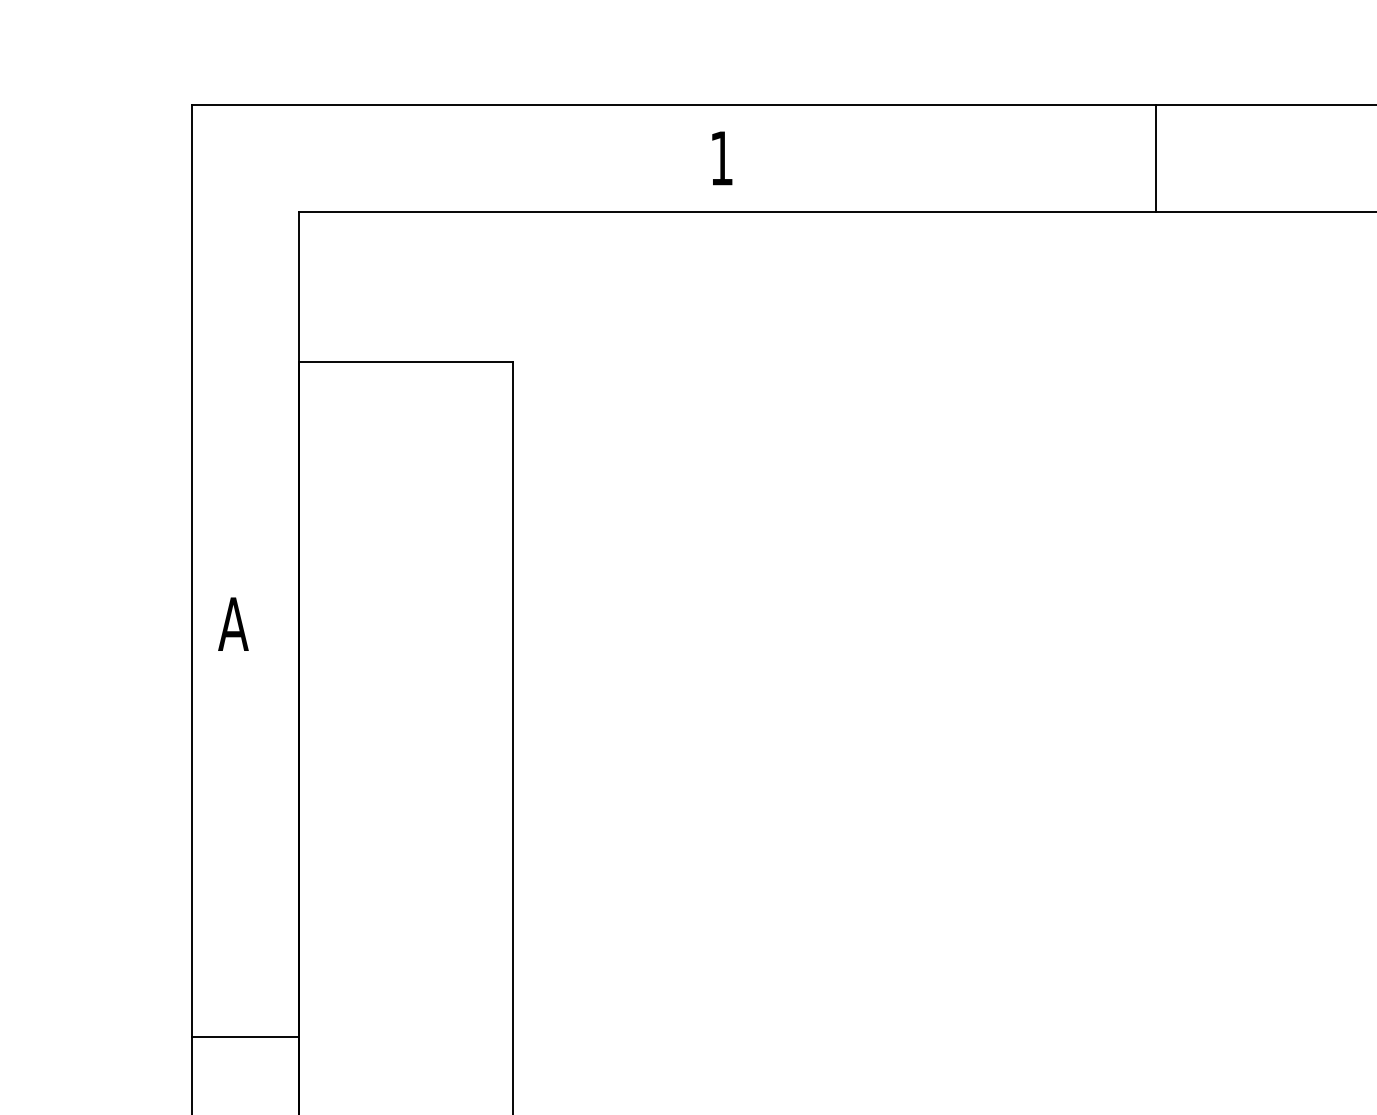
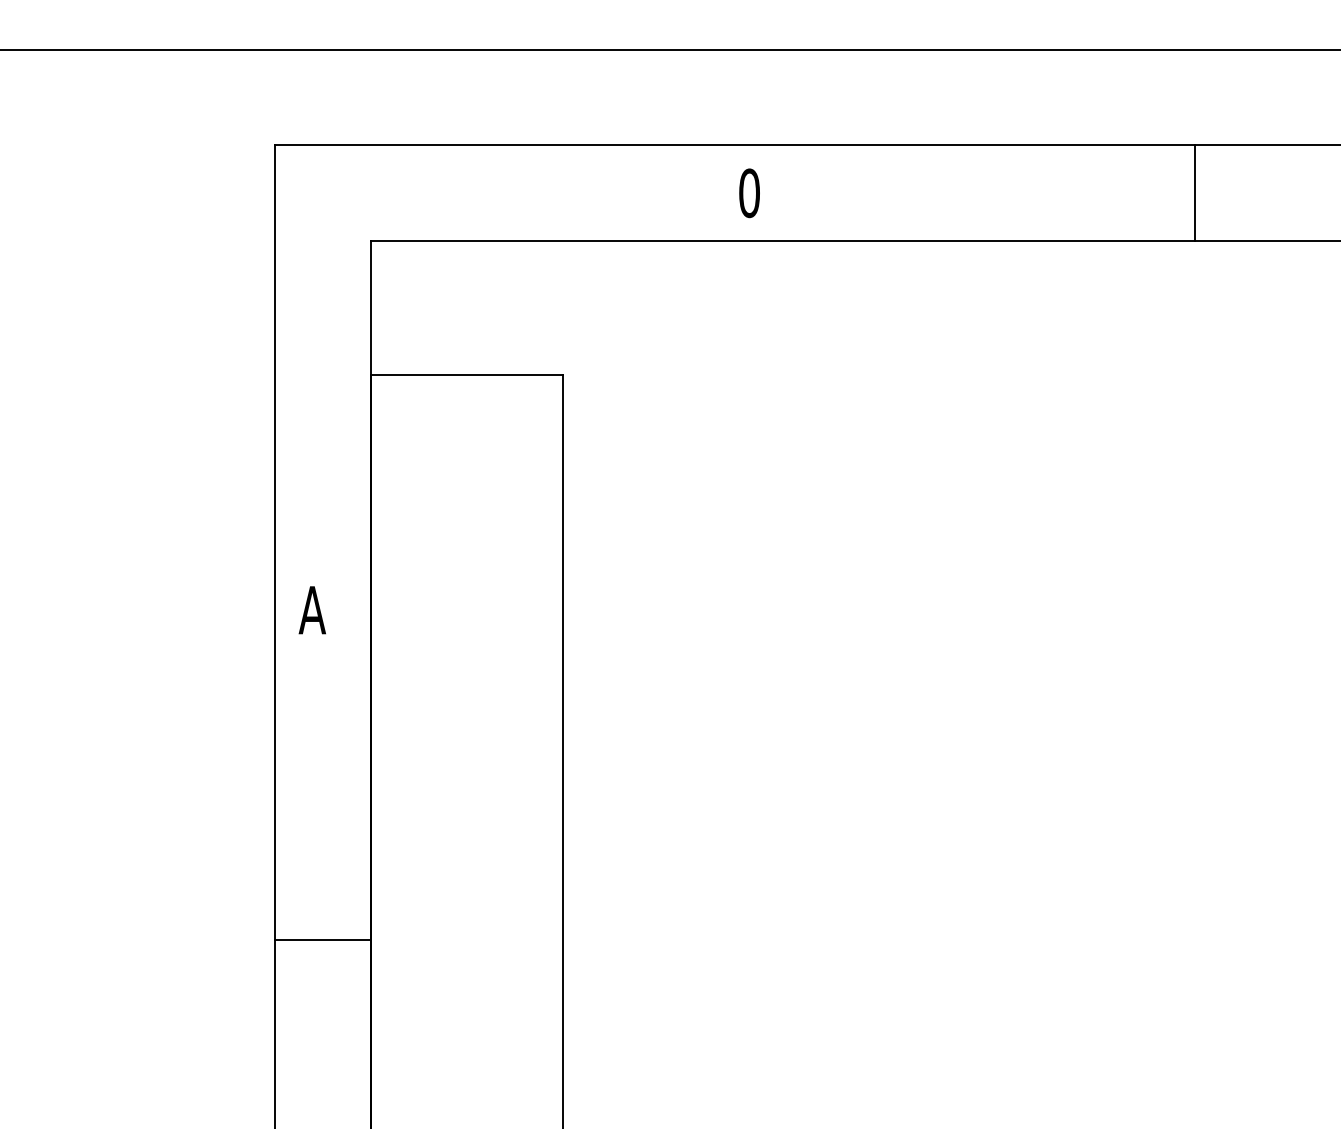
text: (721, 158) -> (749, 193), 1 -> 0
line: (1156, 158) -> (1195, 193), moved
line: (245, 1036) -> (323, 940), moved

